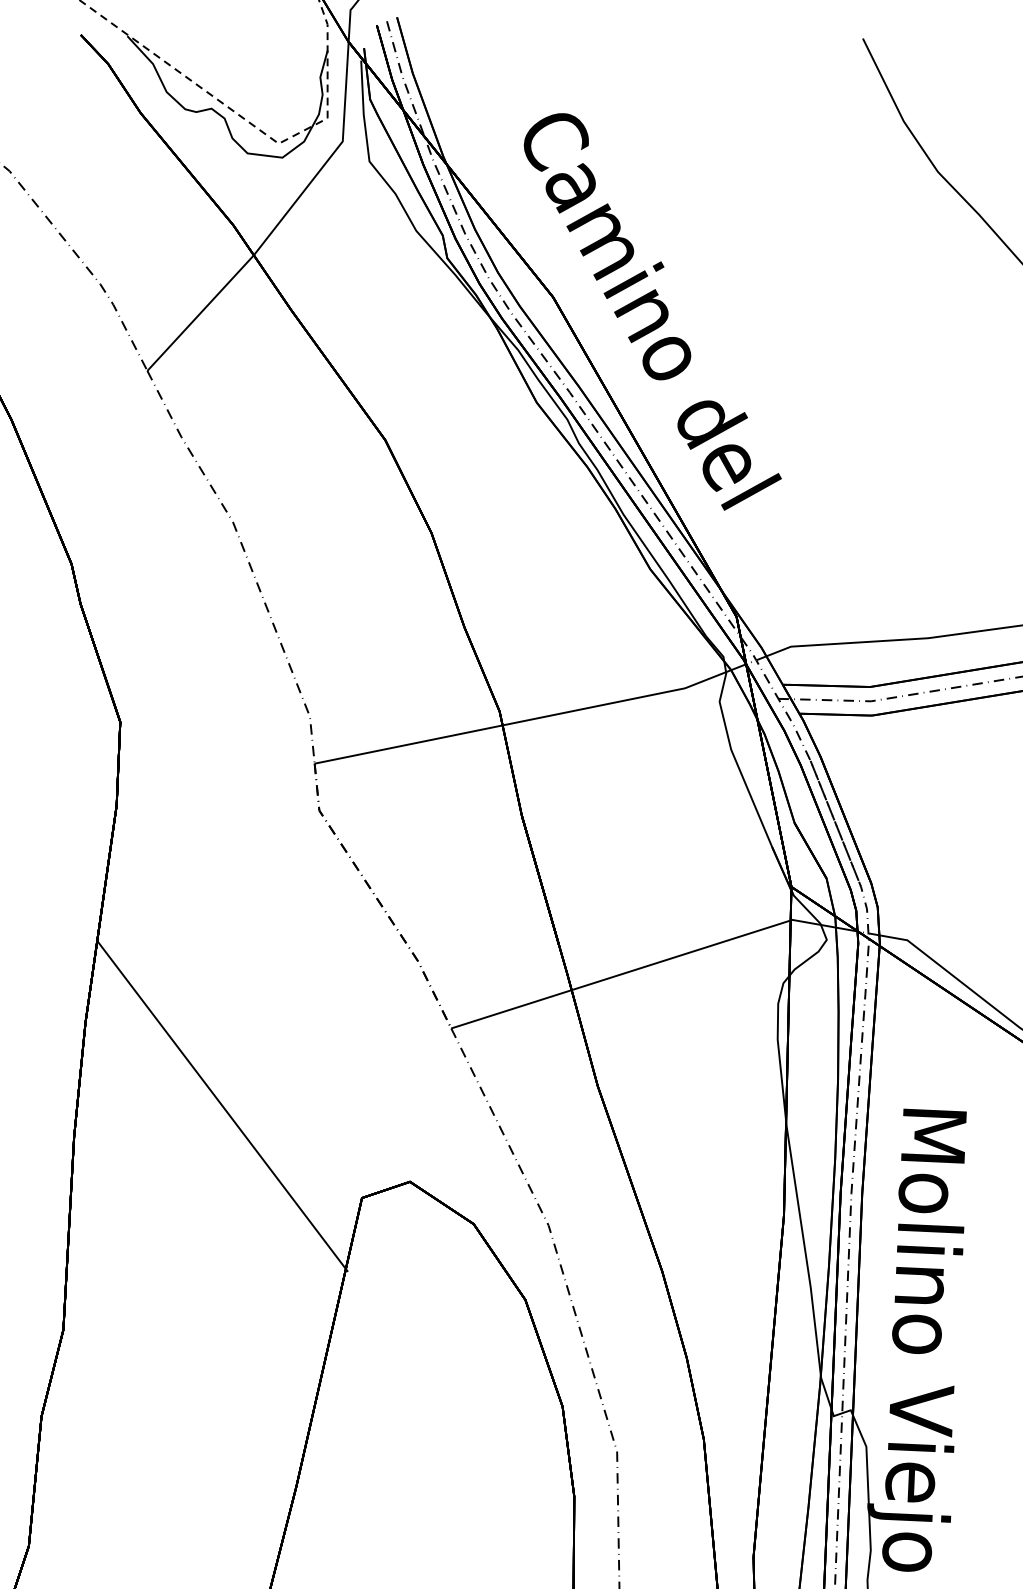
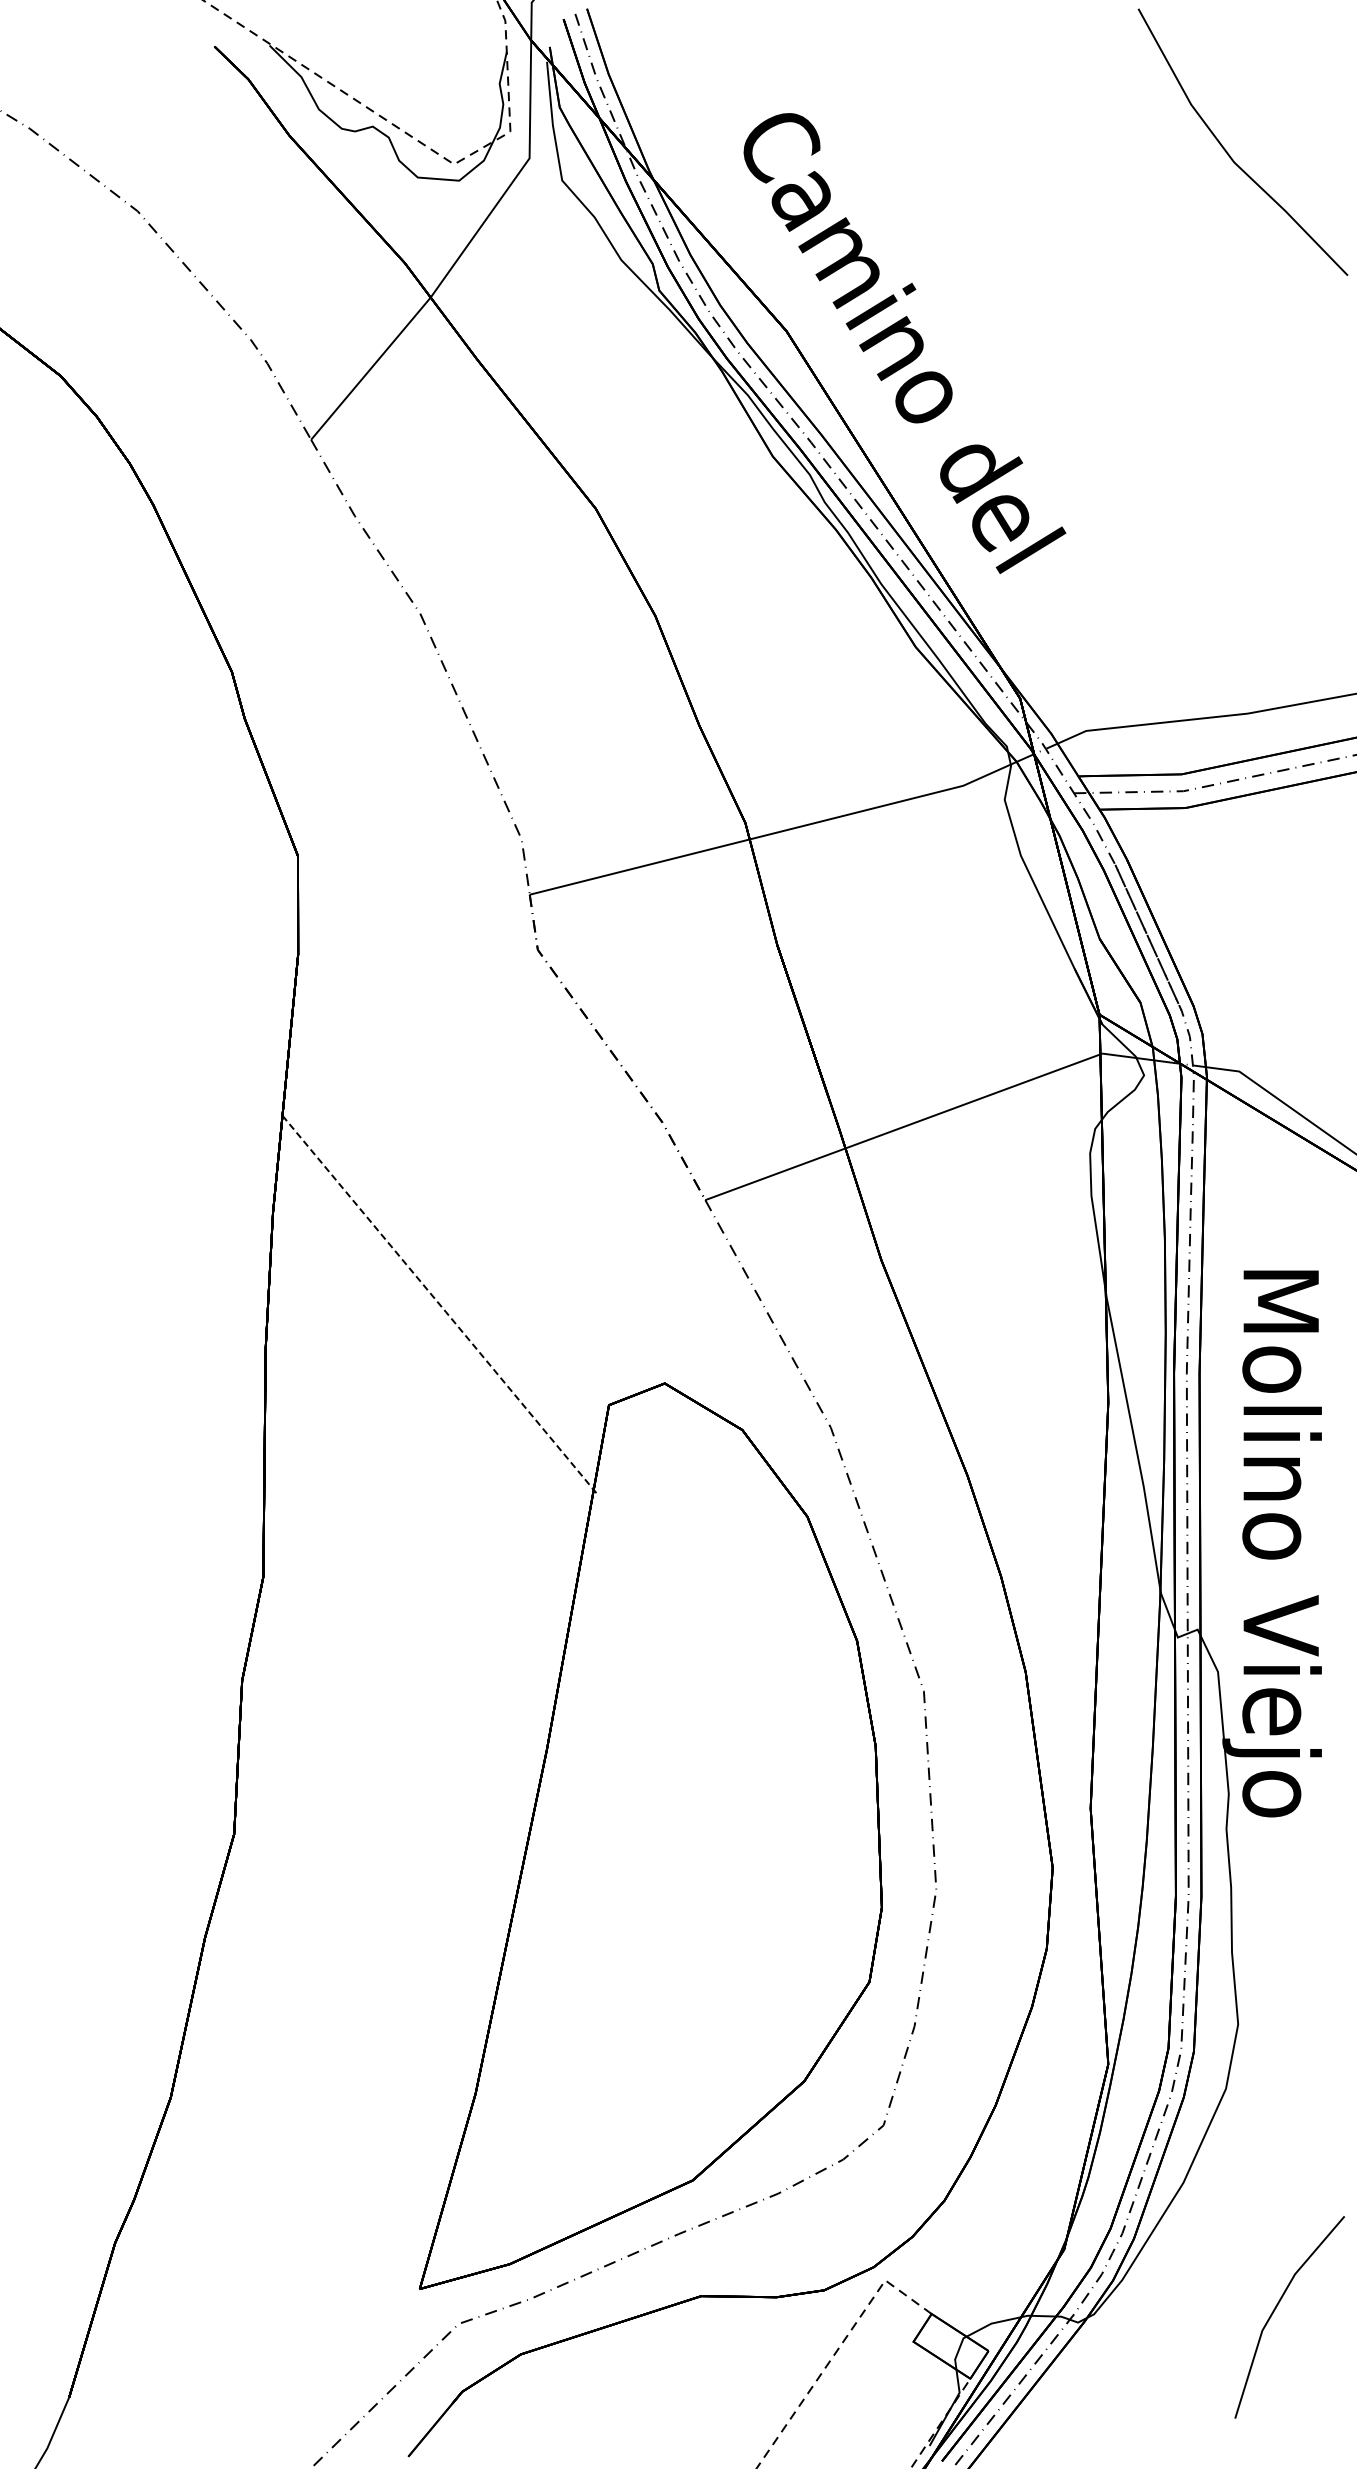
line: (223, 1107) -> (440, 1305), solid -> dashed

